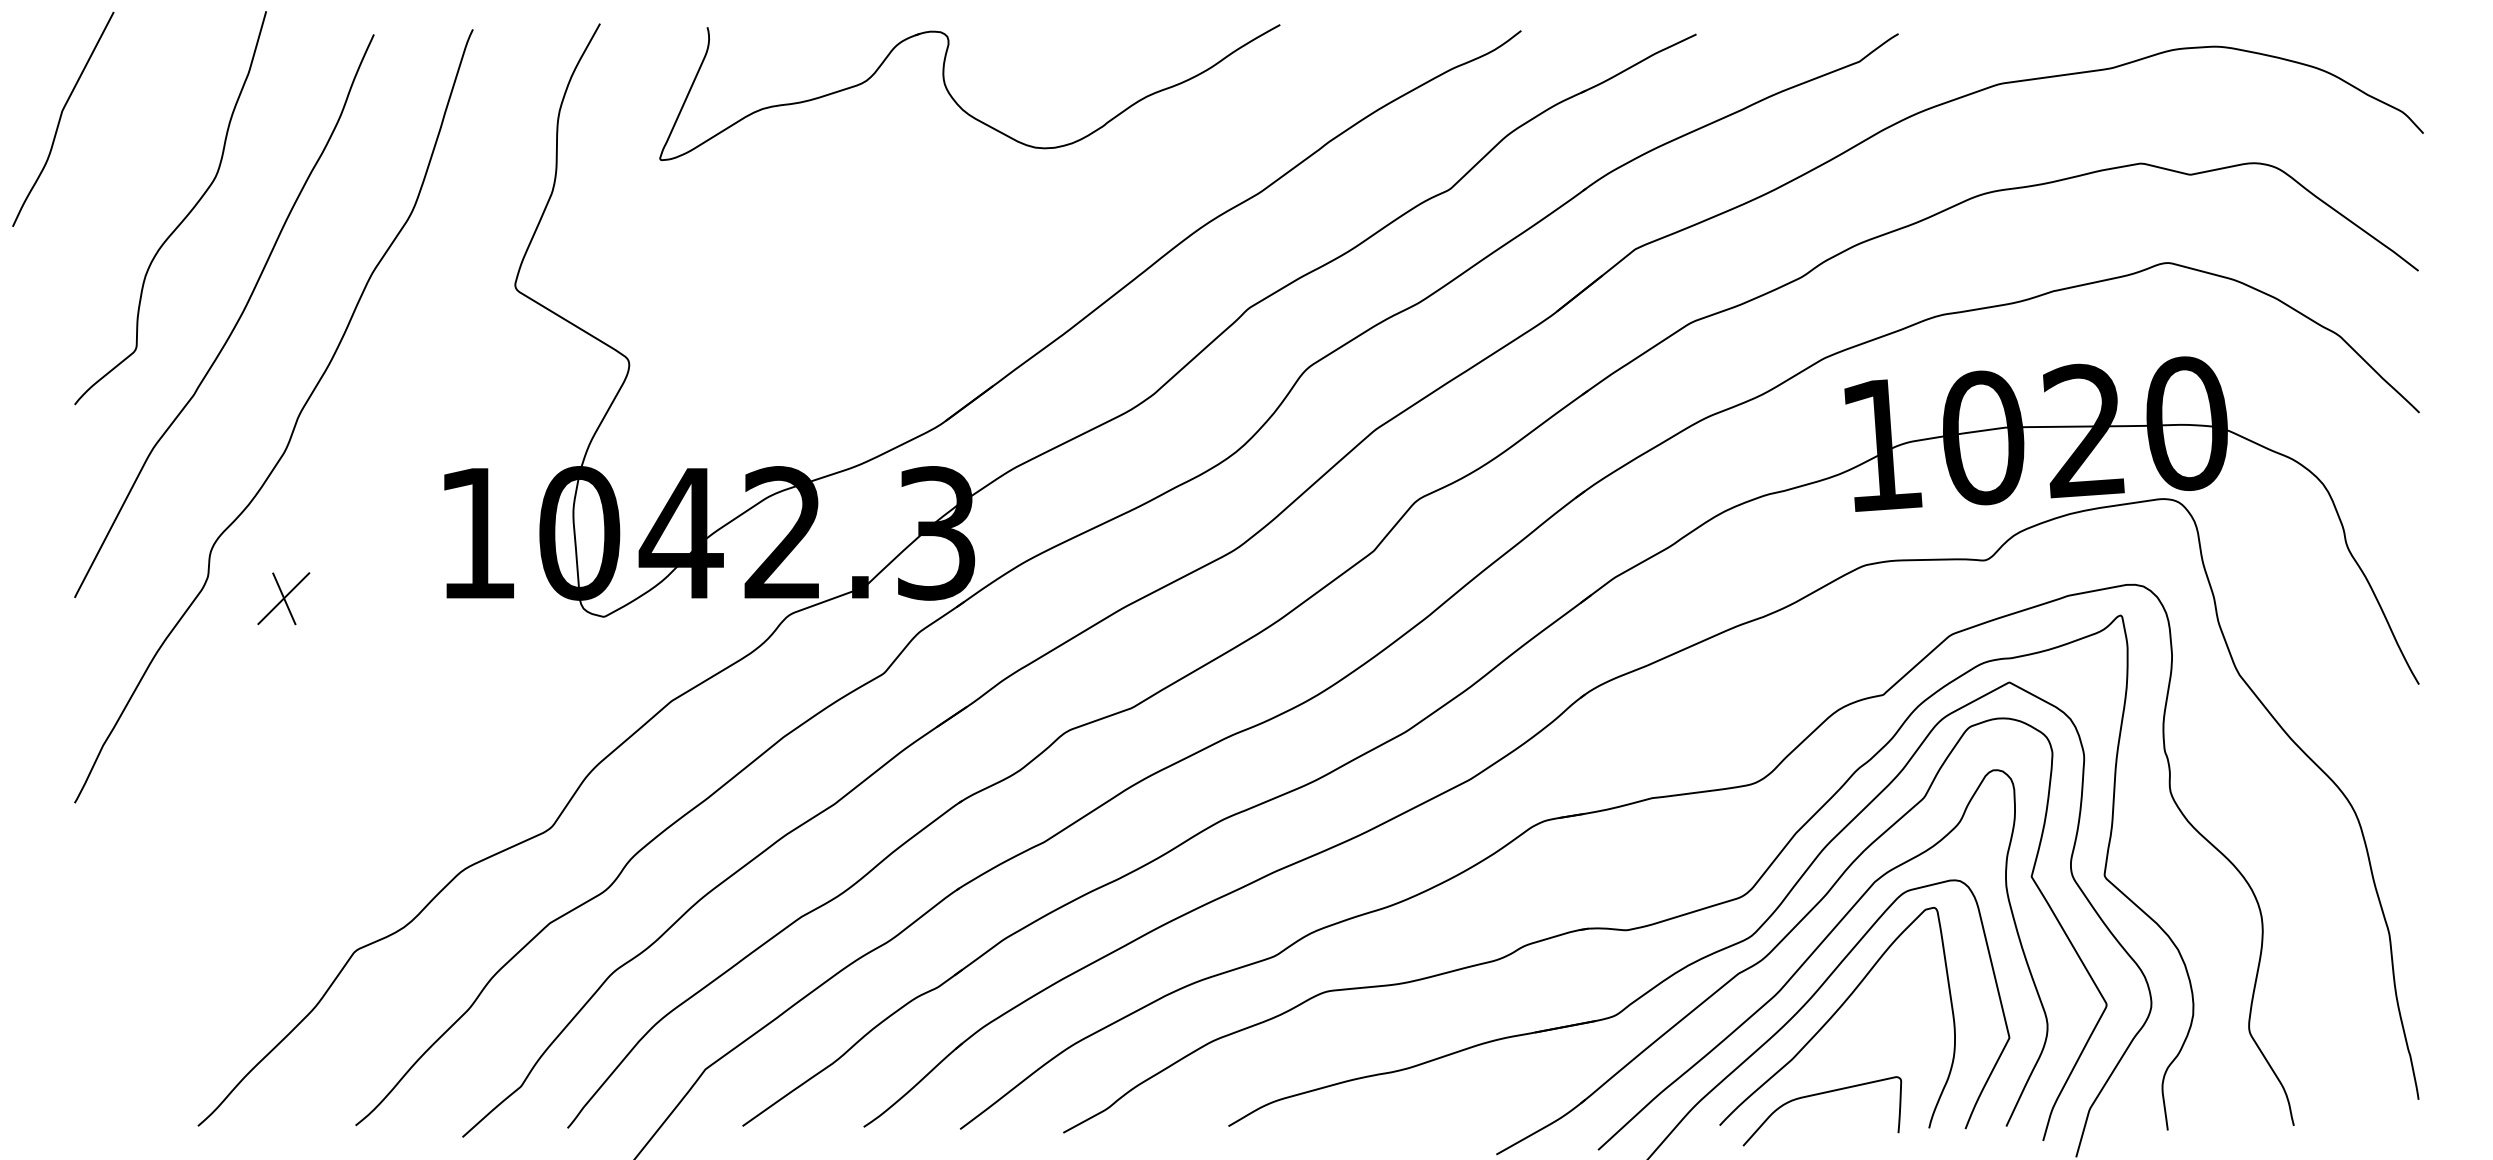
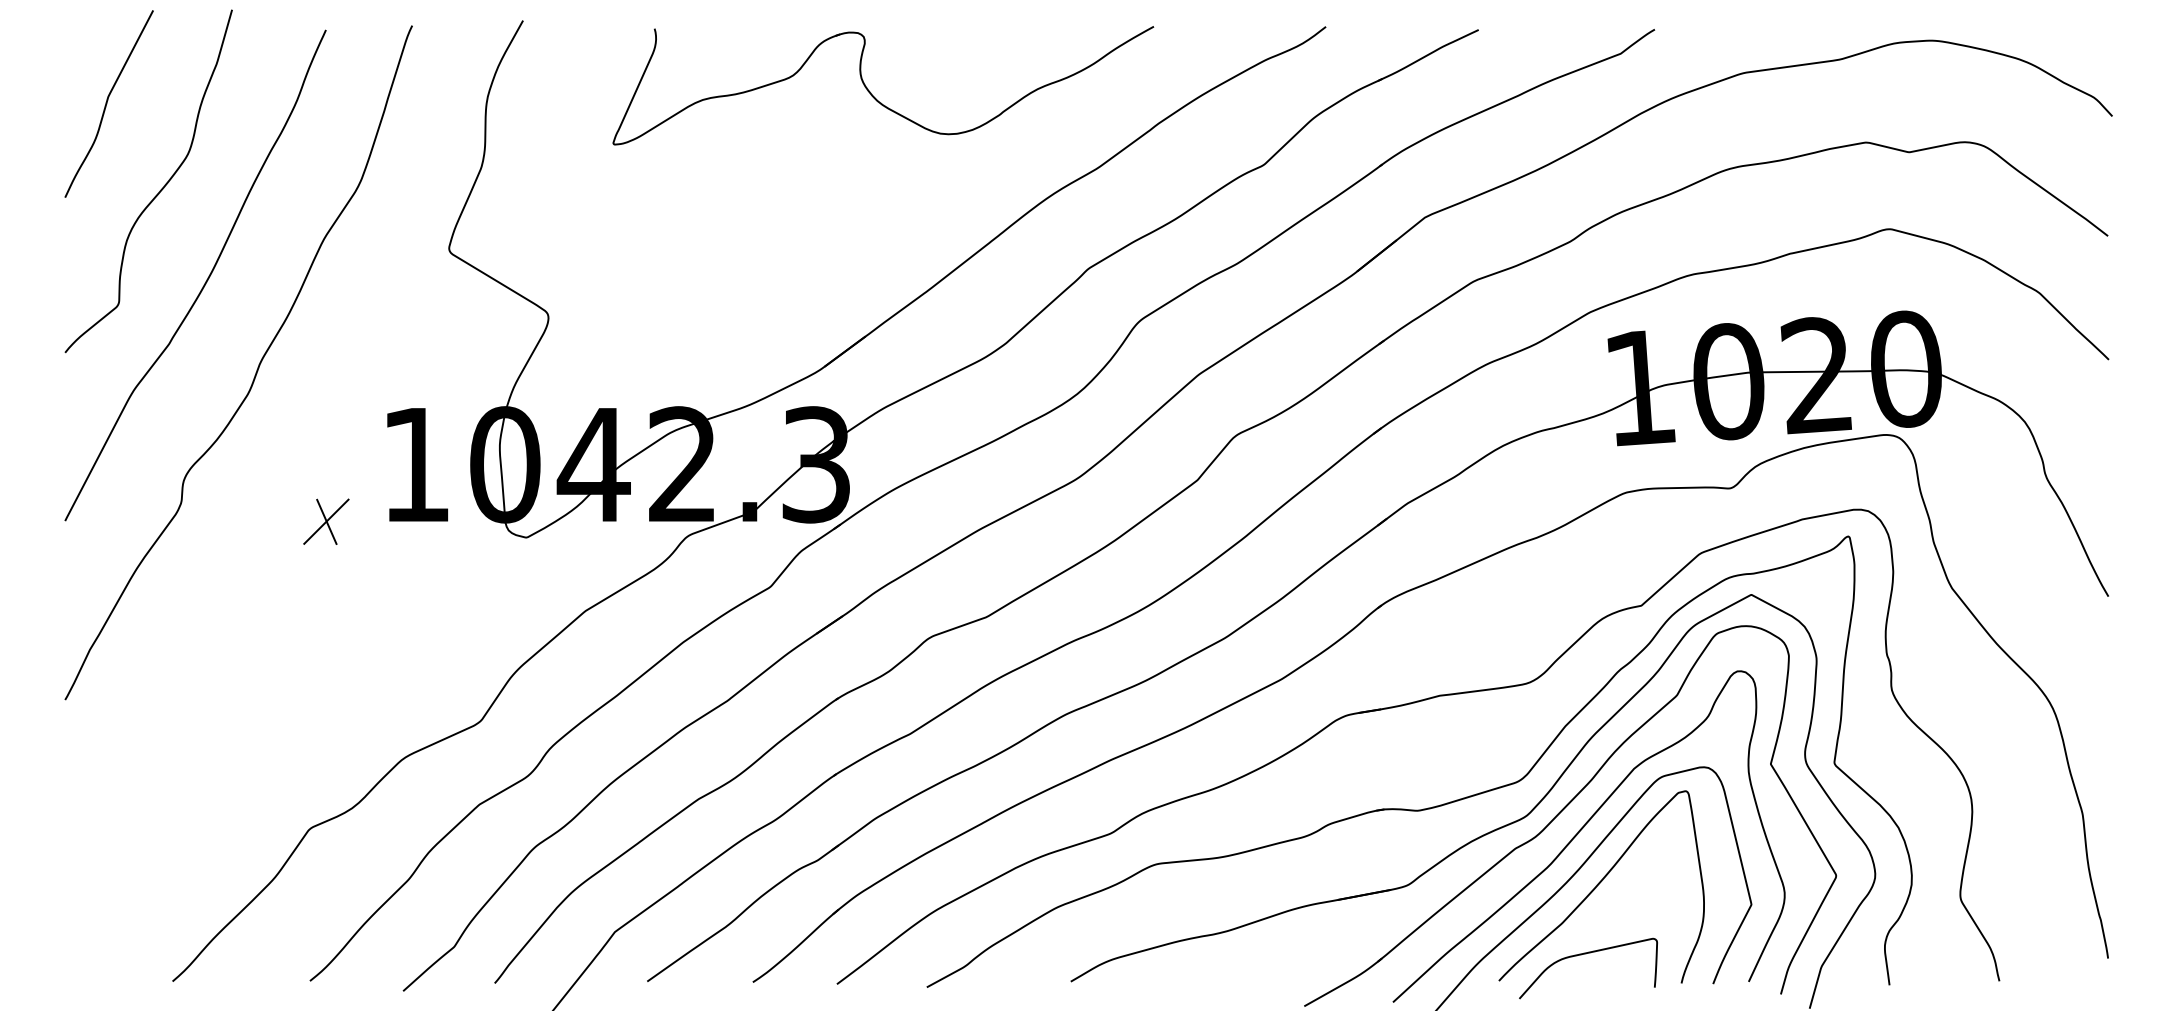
part: (956, 100) -> (871, 92), moved
curve: (61, 118) -> (107, 103), moved
part: (283, 598) -> (326, 521), moved

